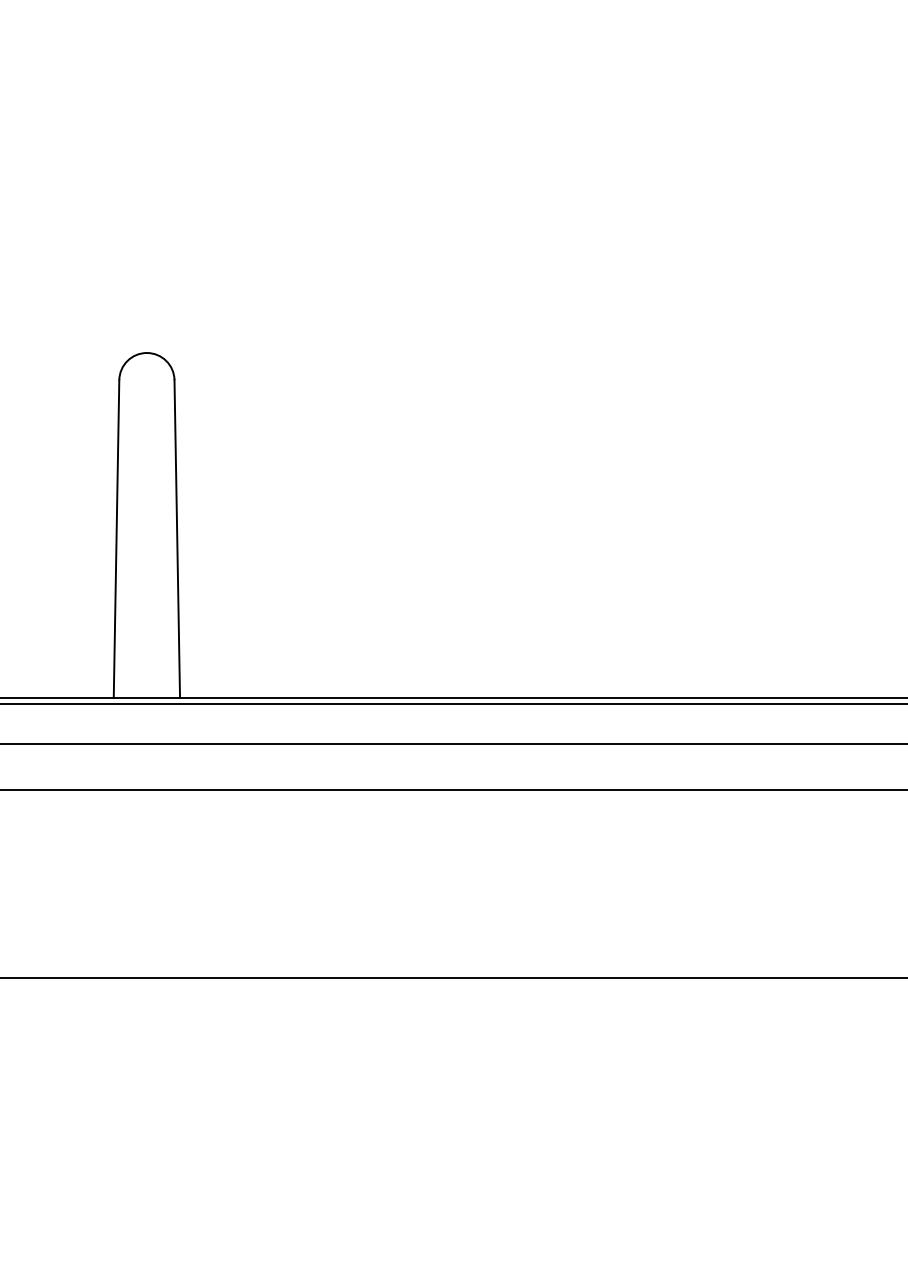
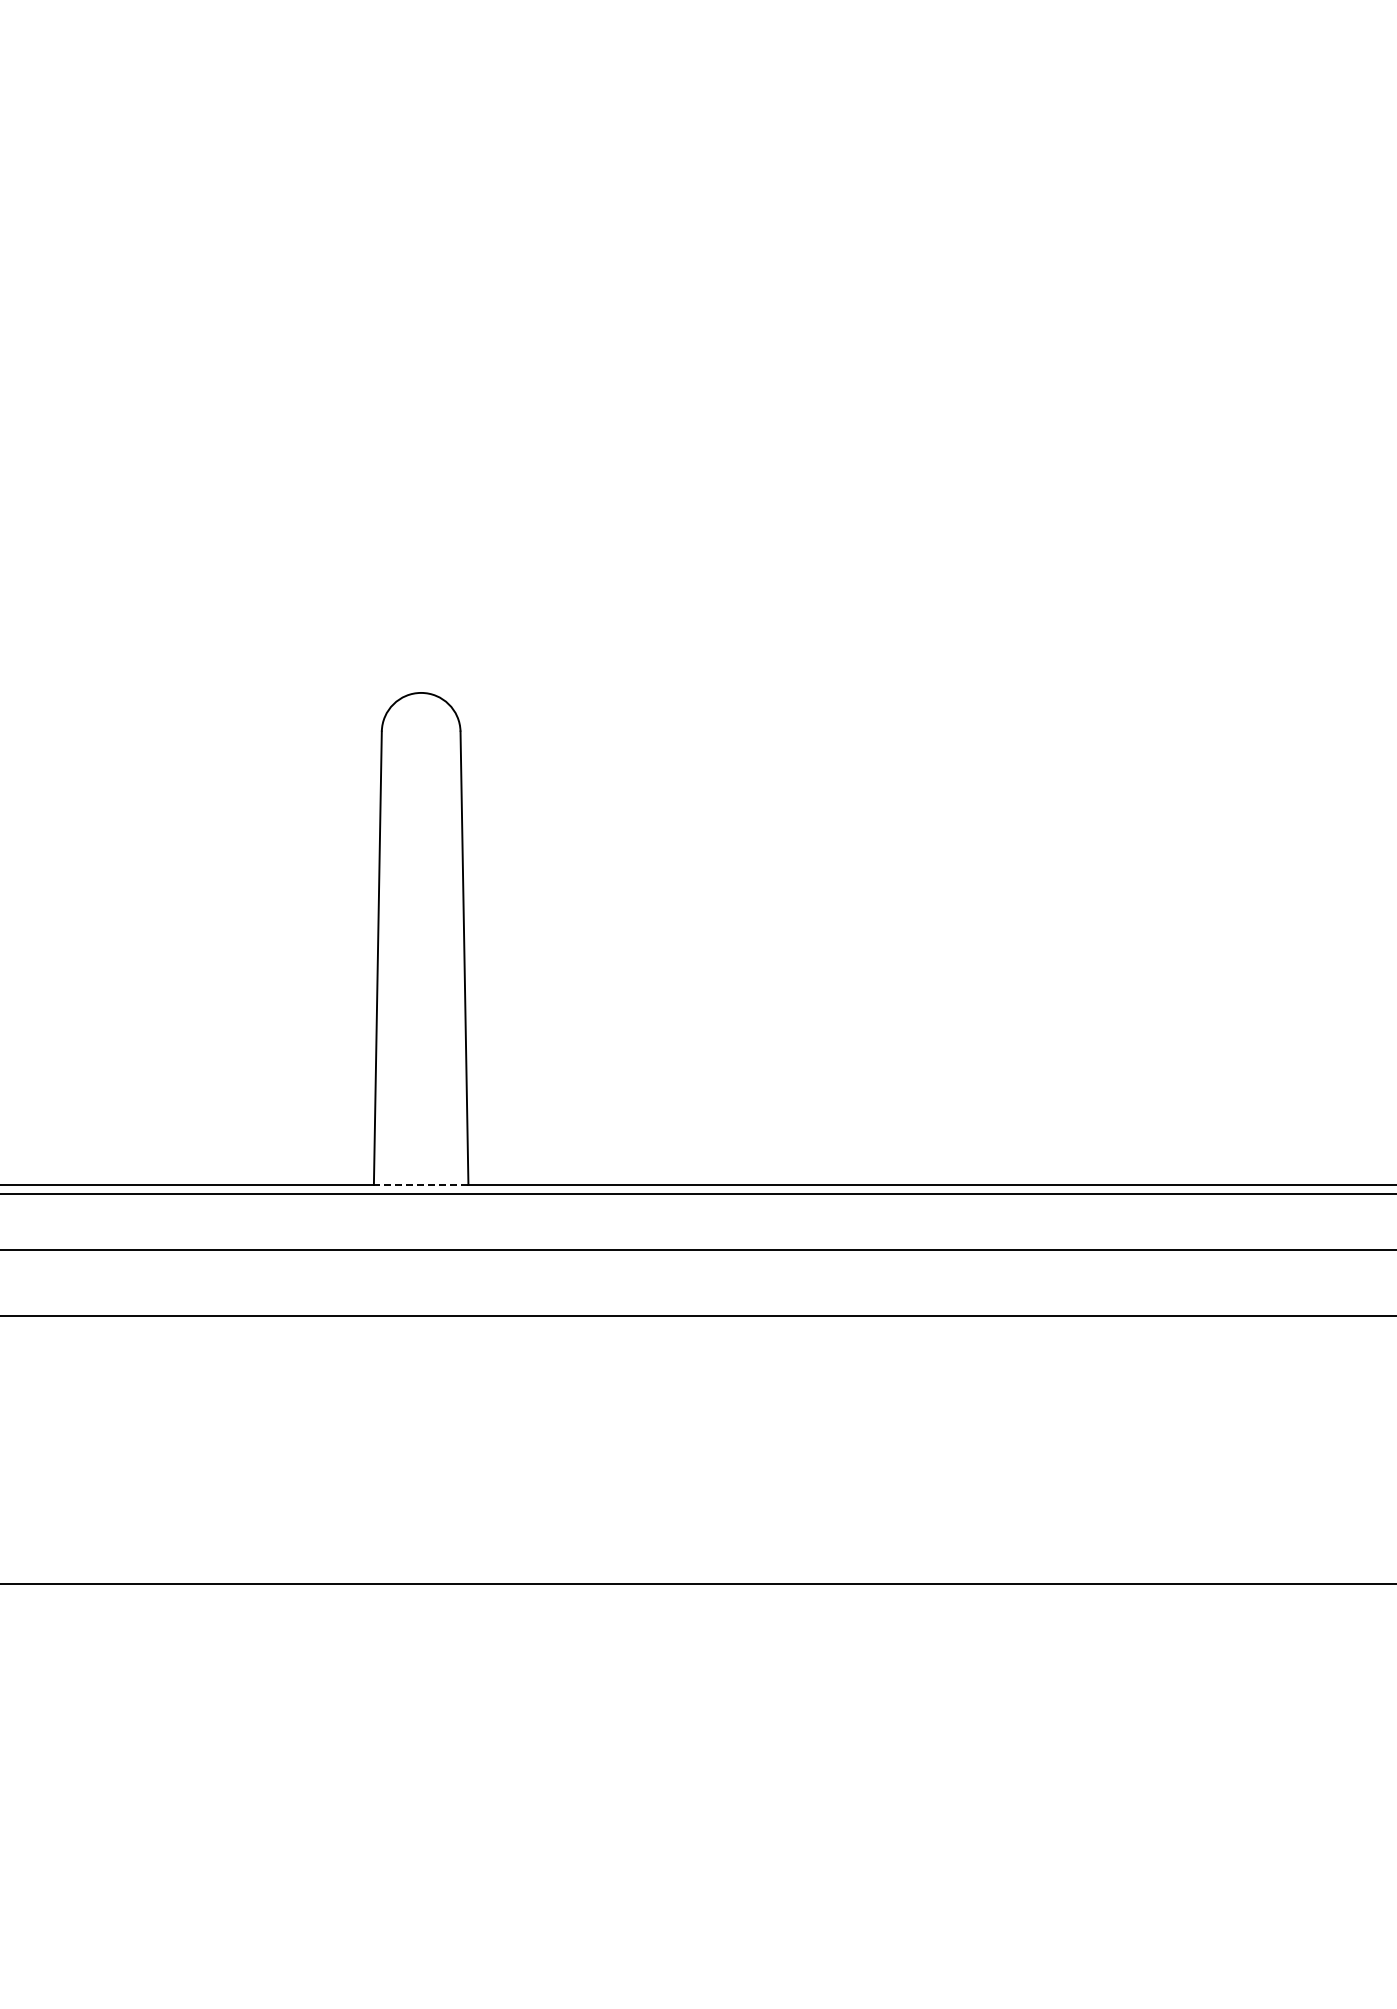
line: (146, 697) -> (420, 1184), solid -> dashed

